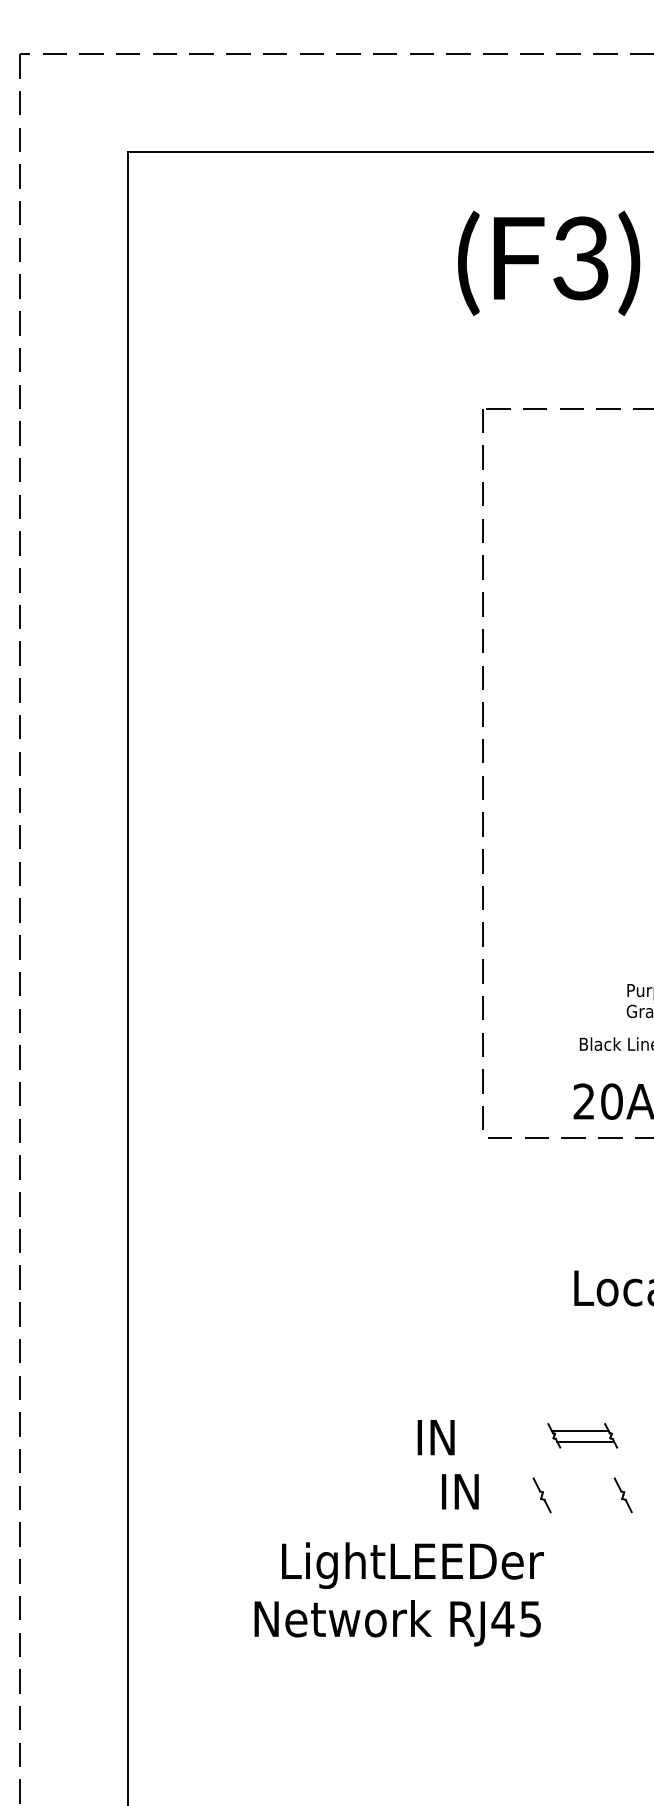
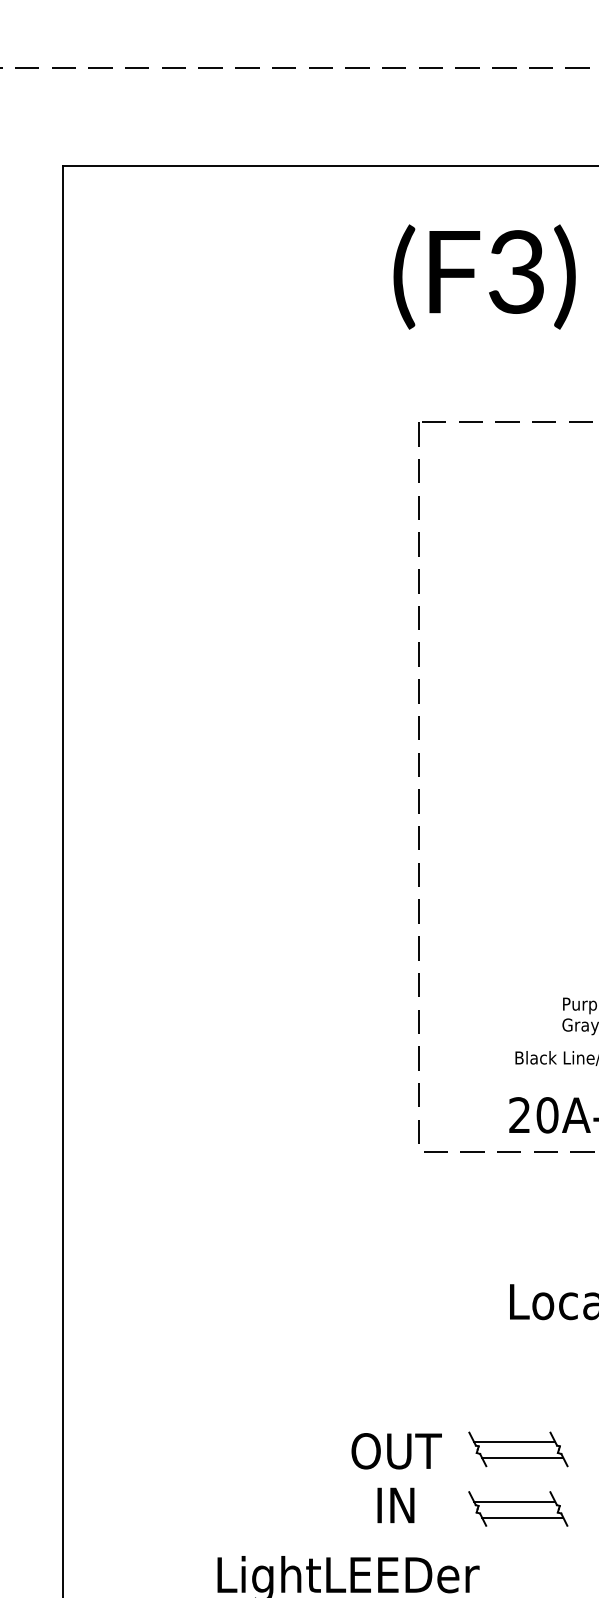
part: (582, 1435) -> (518, 1449), size x1.43
text: (461, 1437) -> (397, 1451), IN -> OUT
line: (578, 1487) -> (514, 1501), added
line: (586, 1503) -> (522, 1517), added

